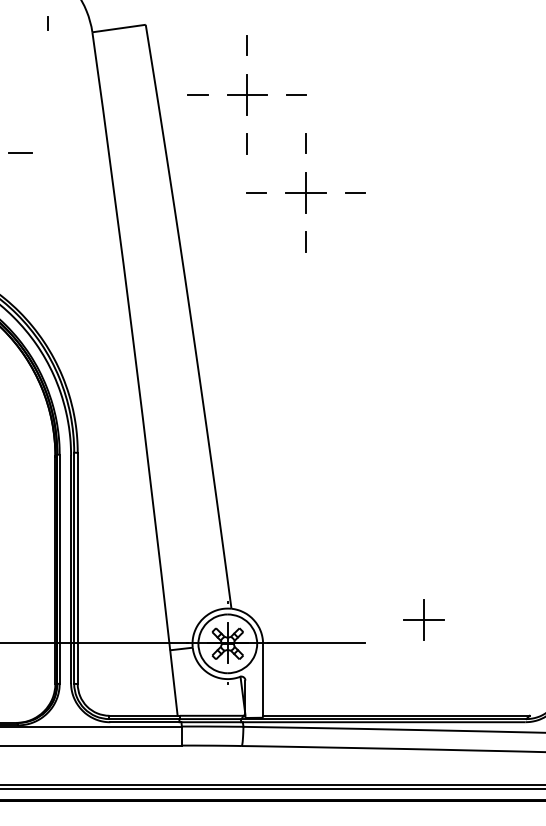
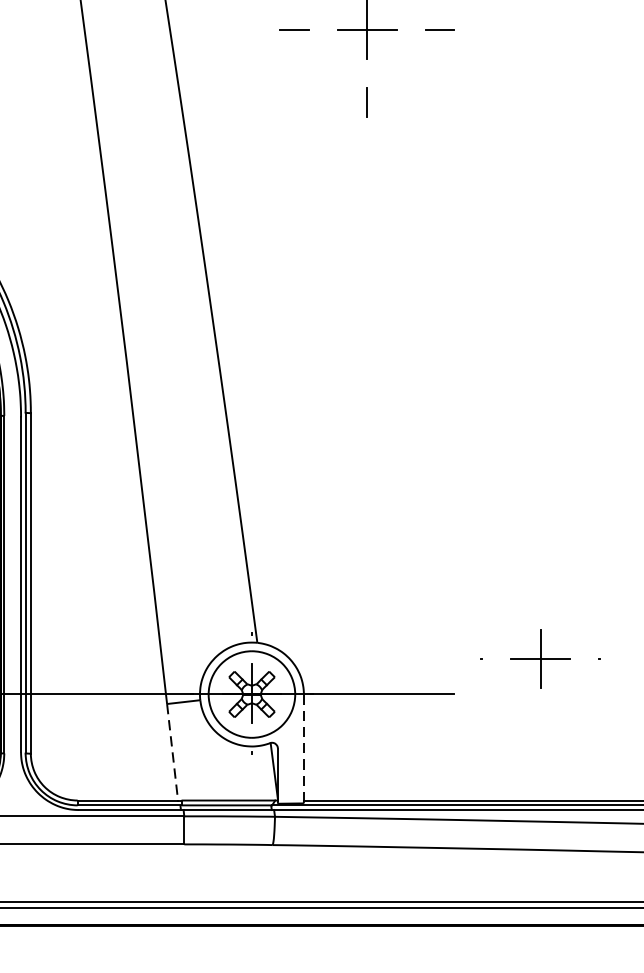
line: (263, 679) -> (304, 747), solid -> dashed
line: (173, 683) -> (171, 752), solid -> dashed

